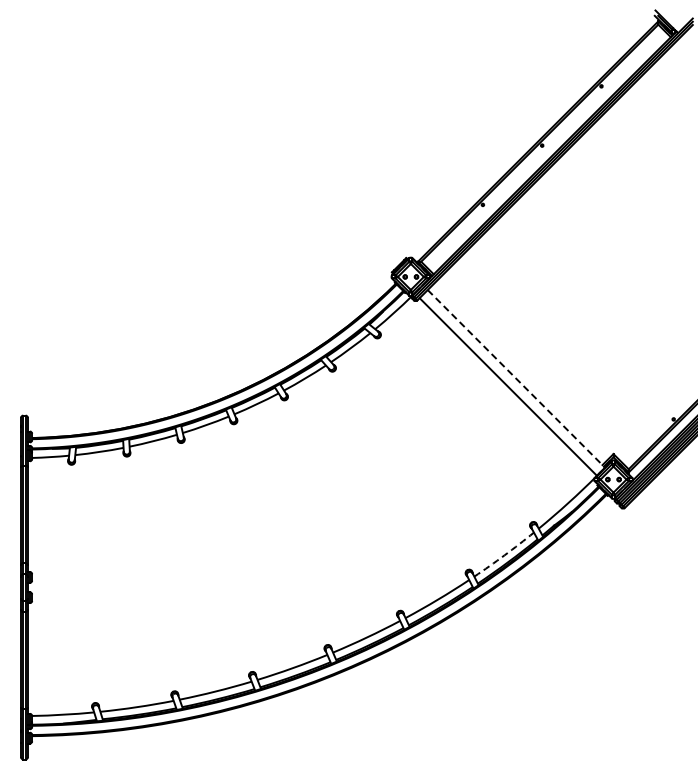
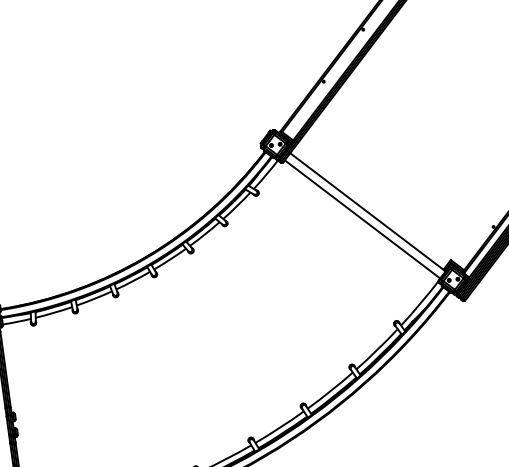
line: (516, 378) -> (368, 212), dashed -> solid
arc: (504, 555) -> (377, 349), dashed -> solid

